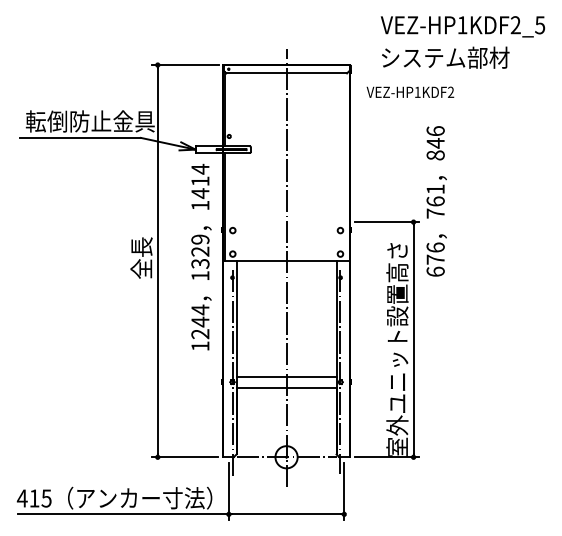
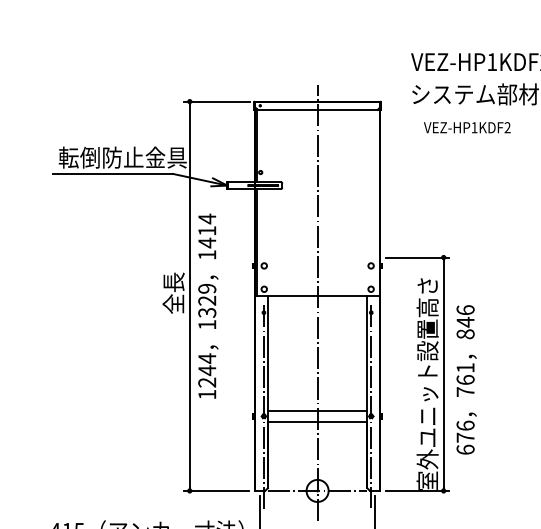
text: (410, 91) -> (467, 126), moved
text: (436, 201) -> (466, 379), moved
text: (201, 256) -> (208, 305), moved

